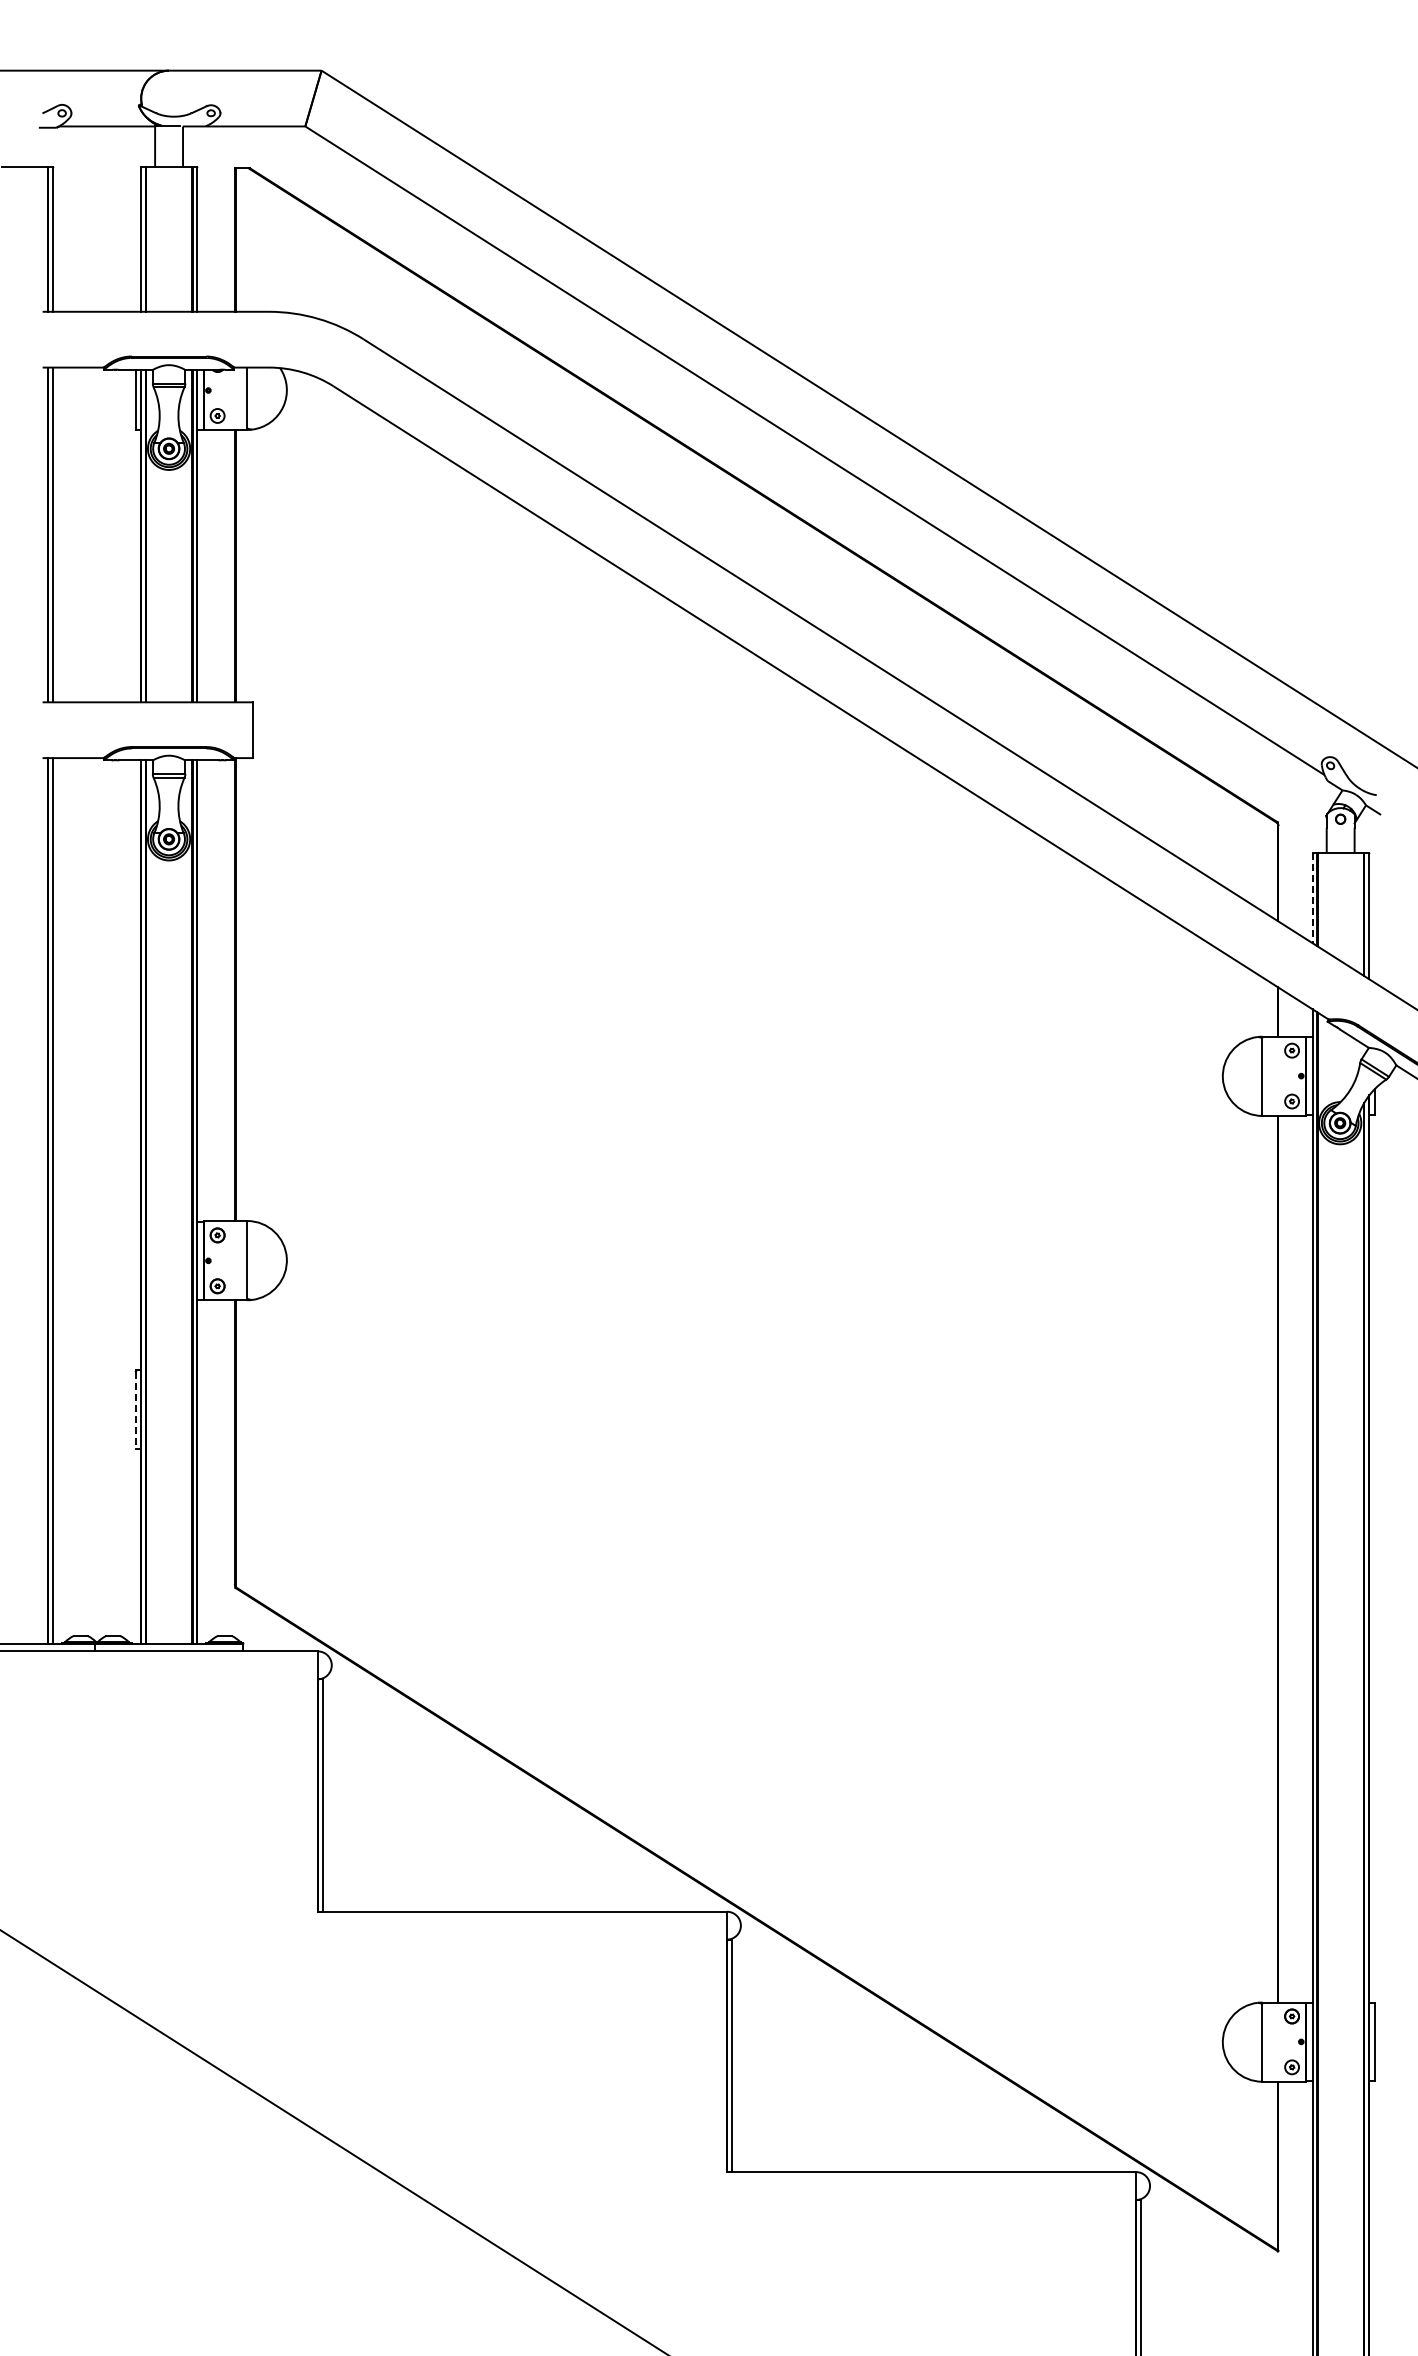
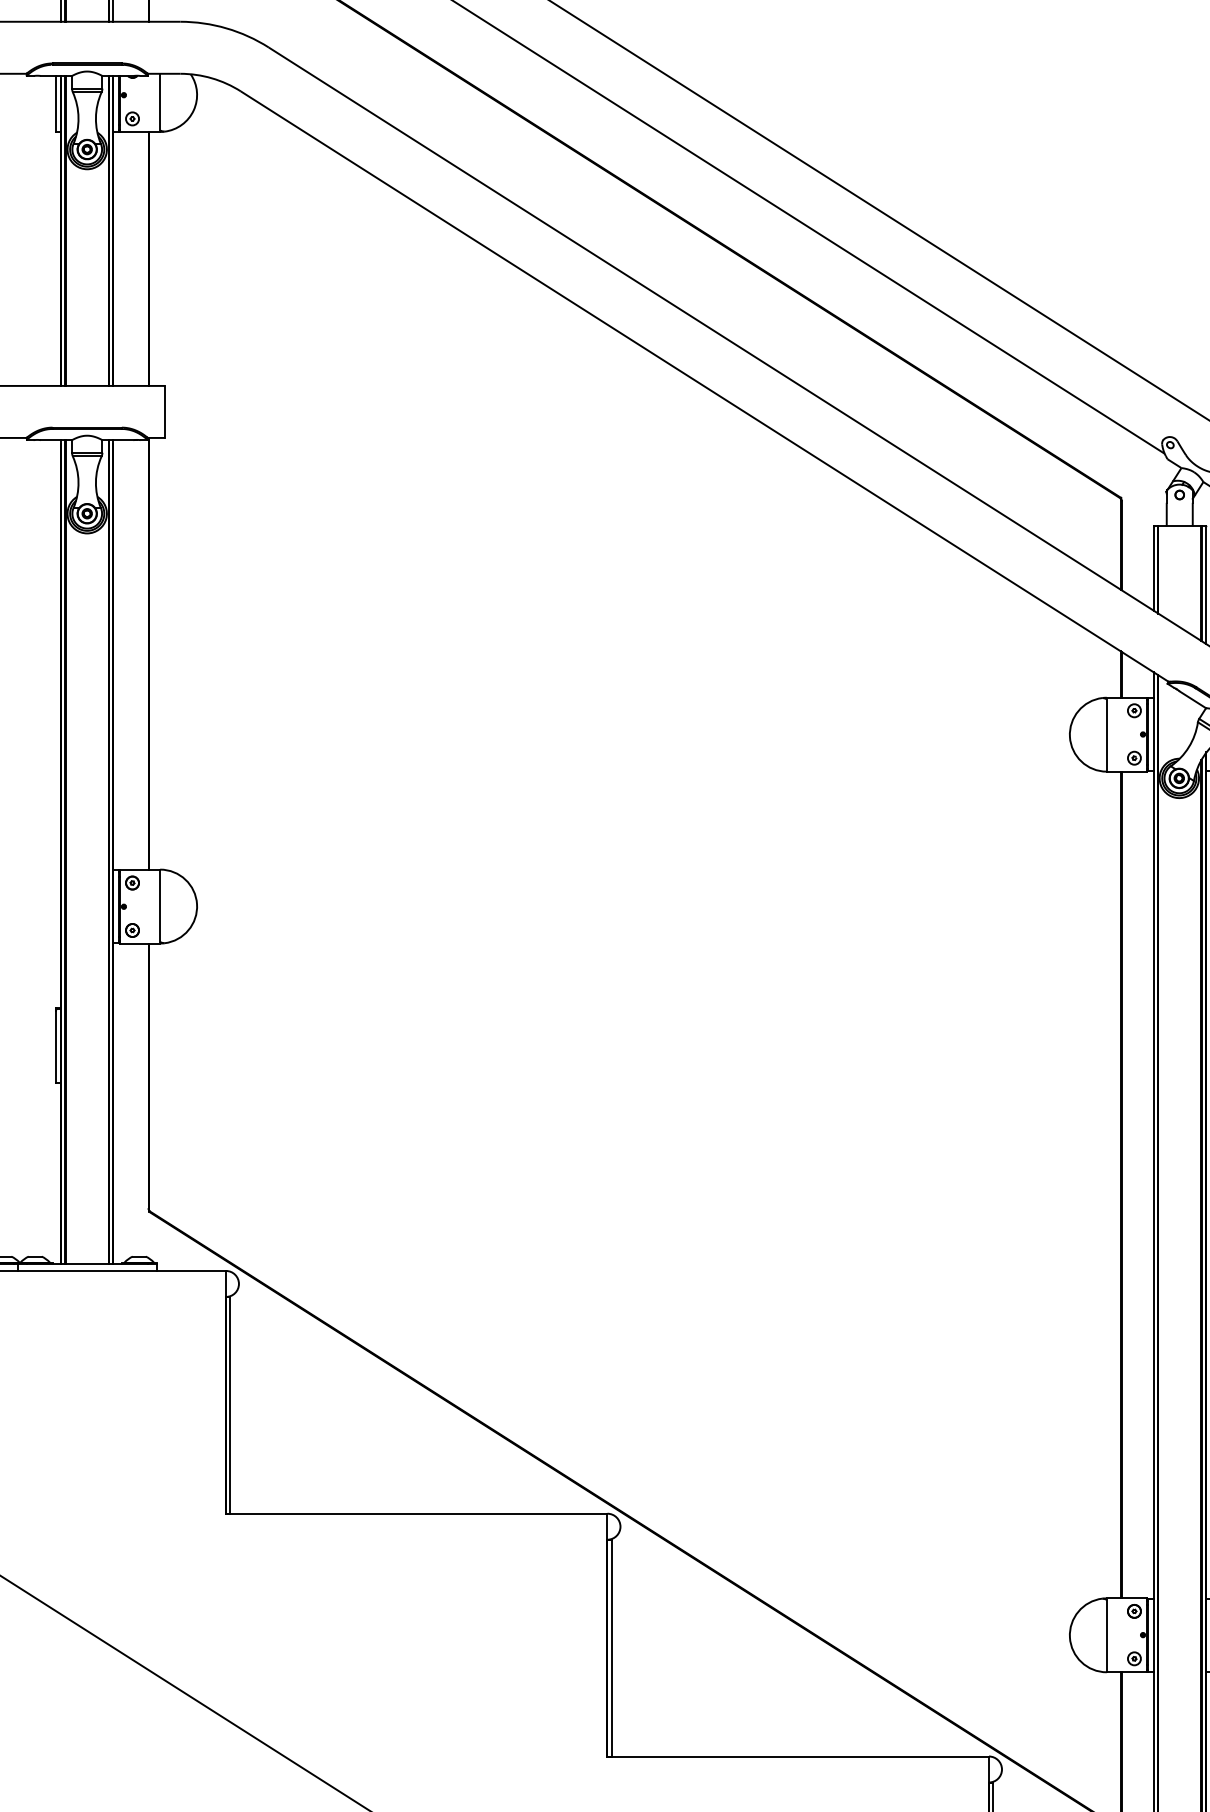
line: (1312, 898) -> (1153, 568), dashed -> solid
line: (135, 1410) -> (55, 1046), dashed -> solid

